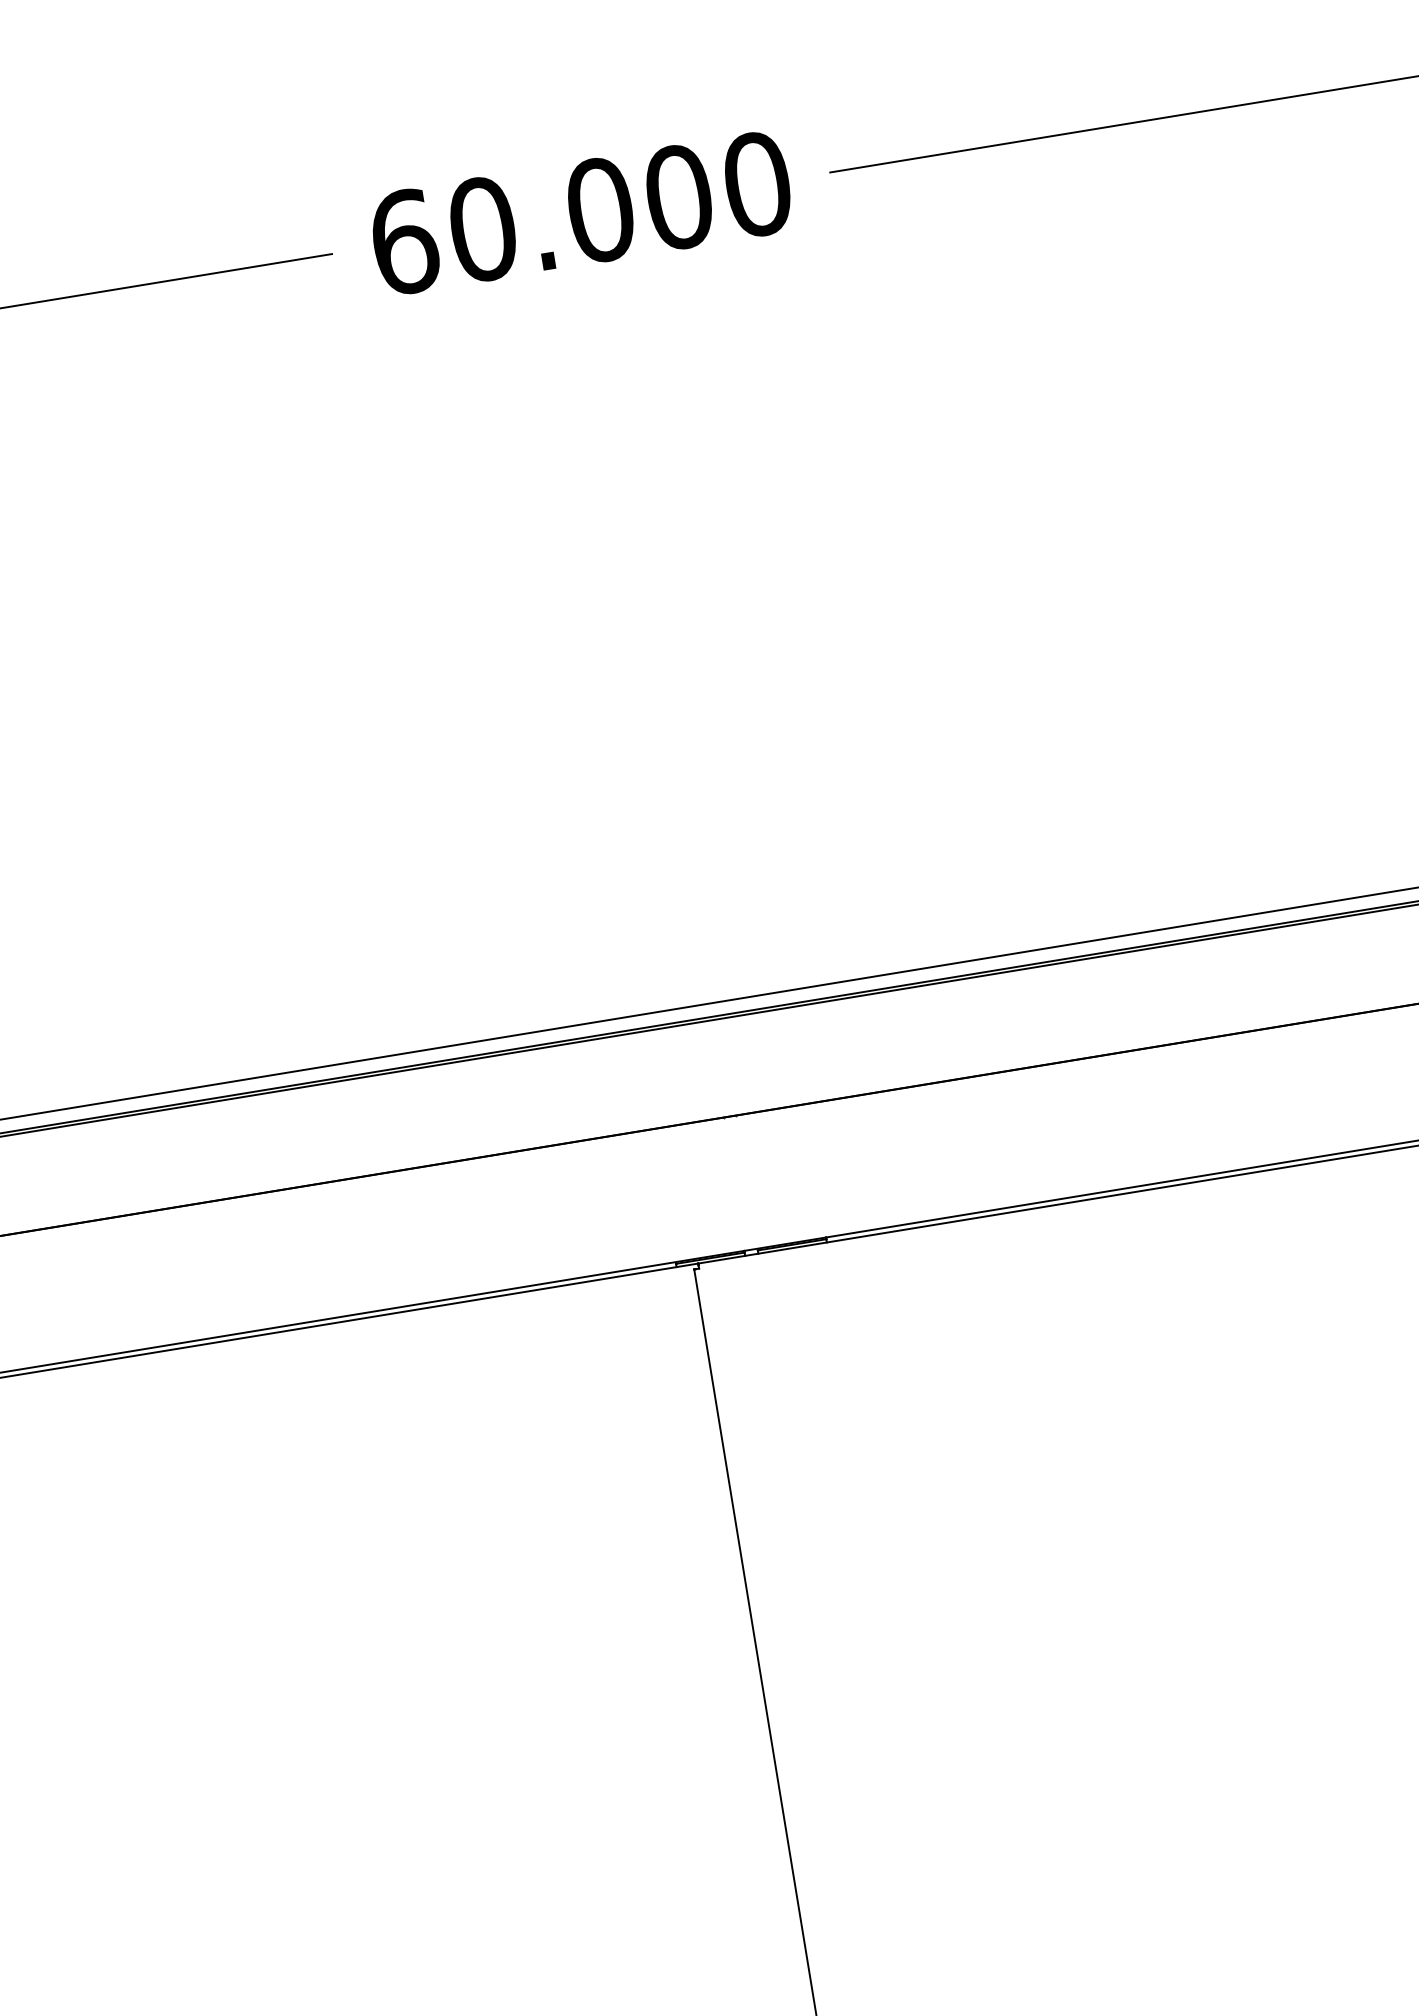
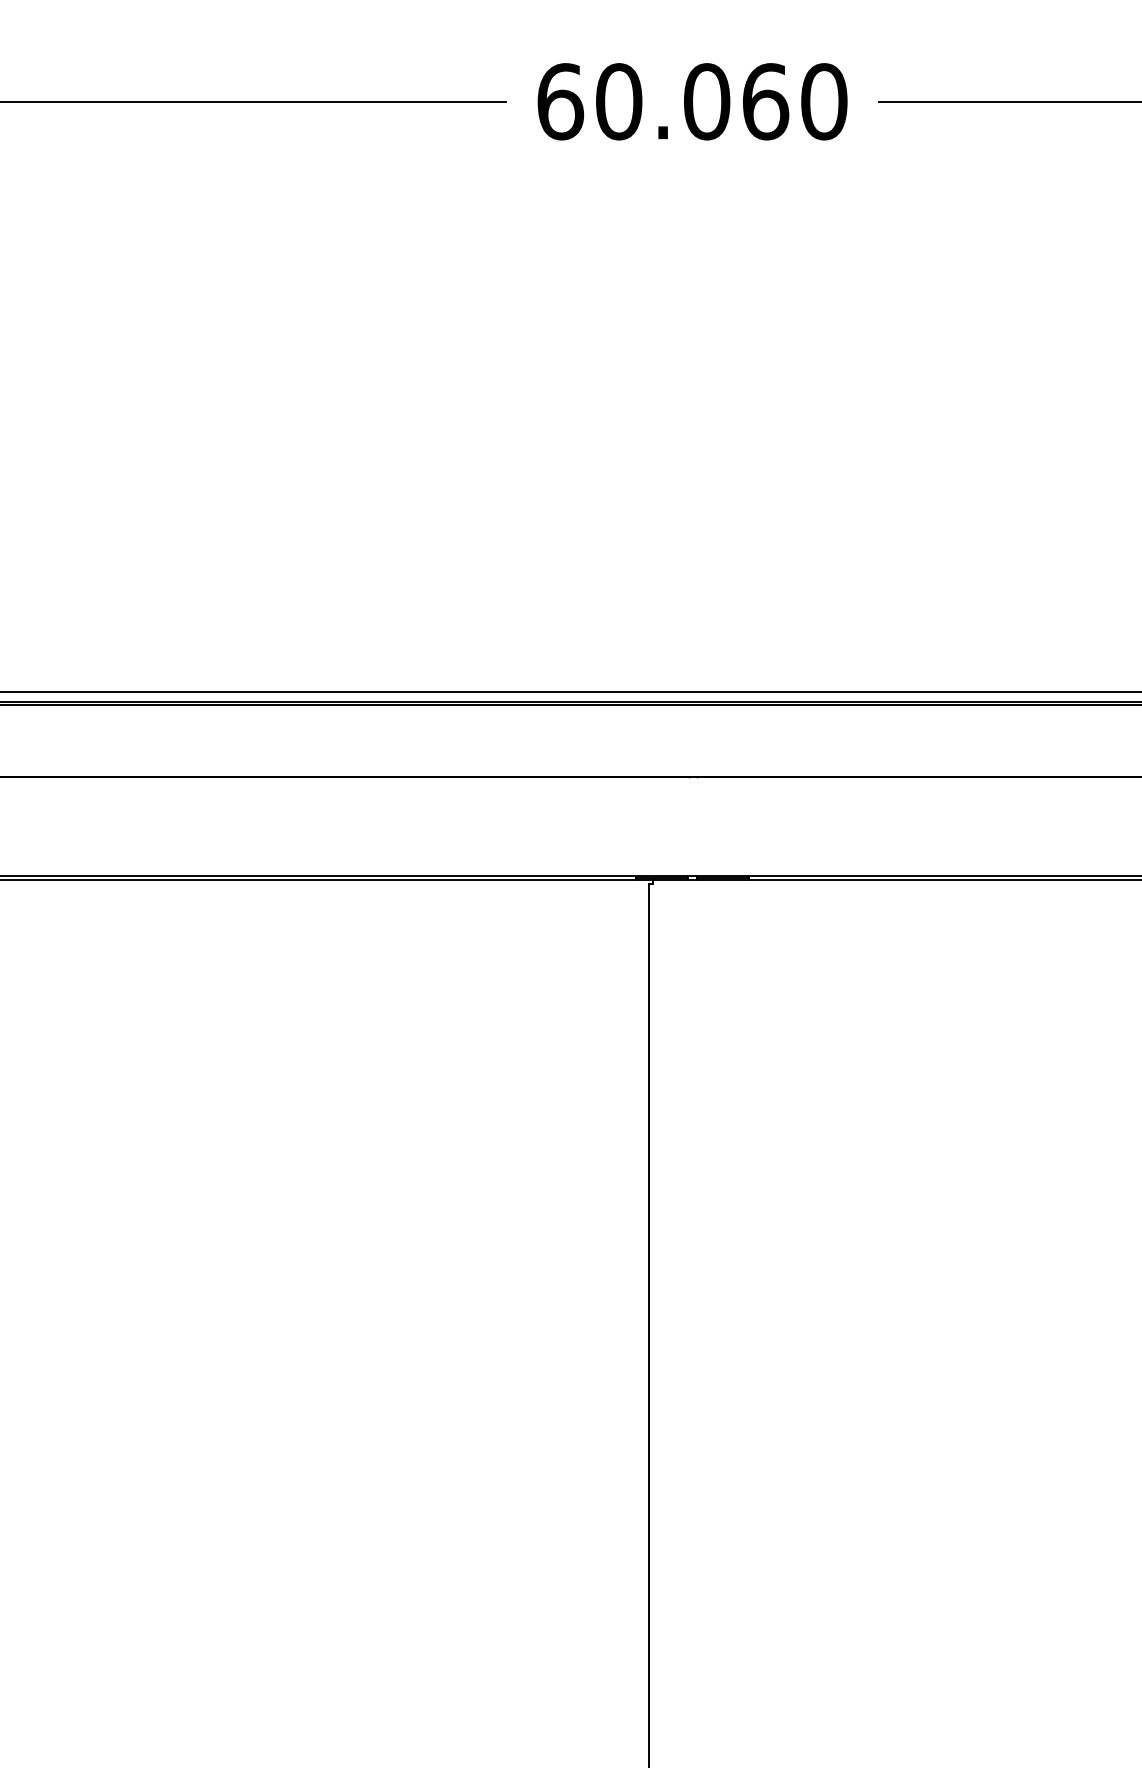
text: (678, 196) -> (765, 101), 60.000 -> 60.060

